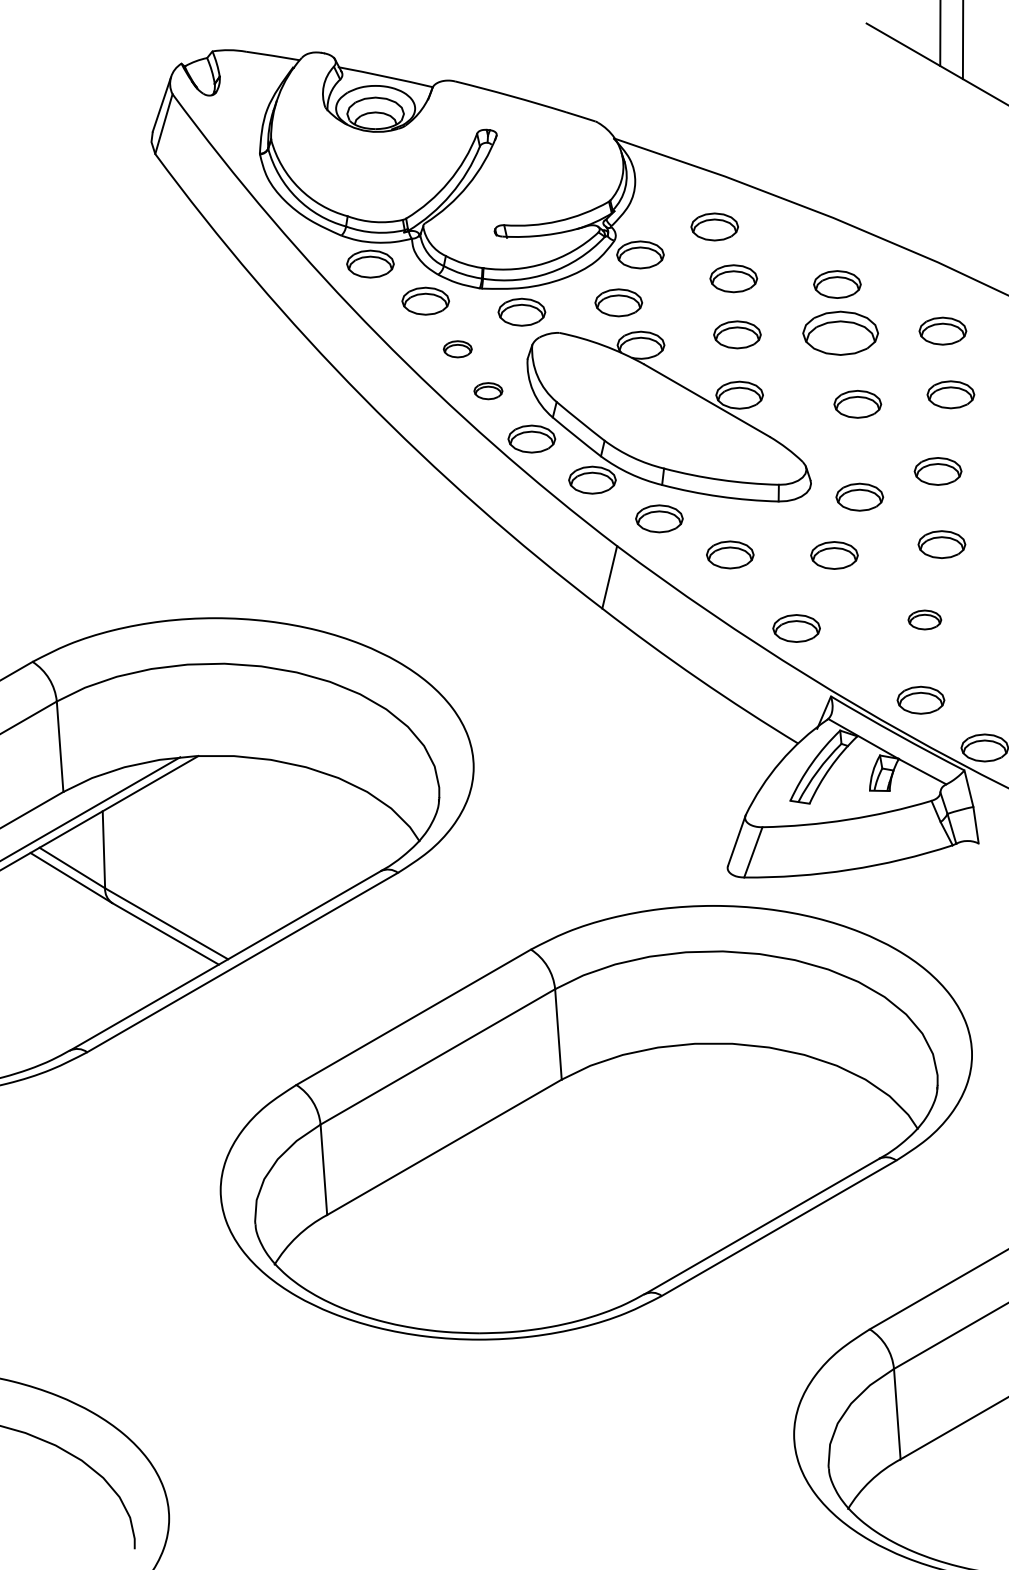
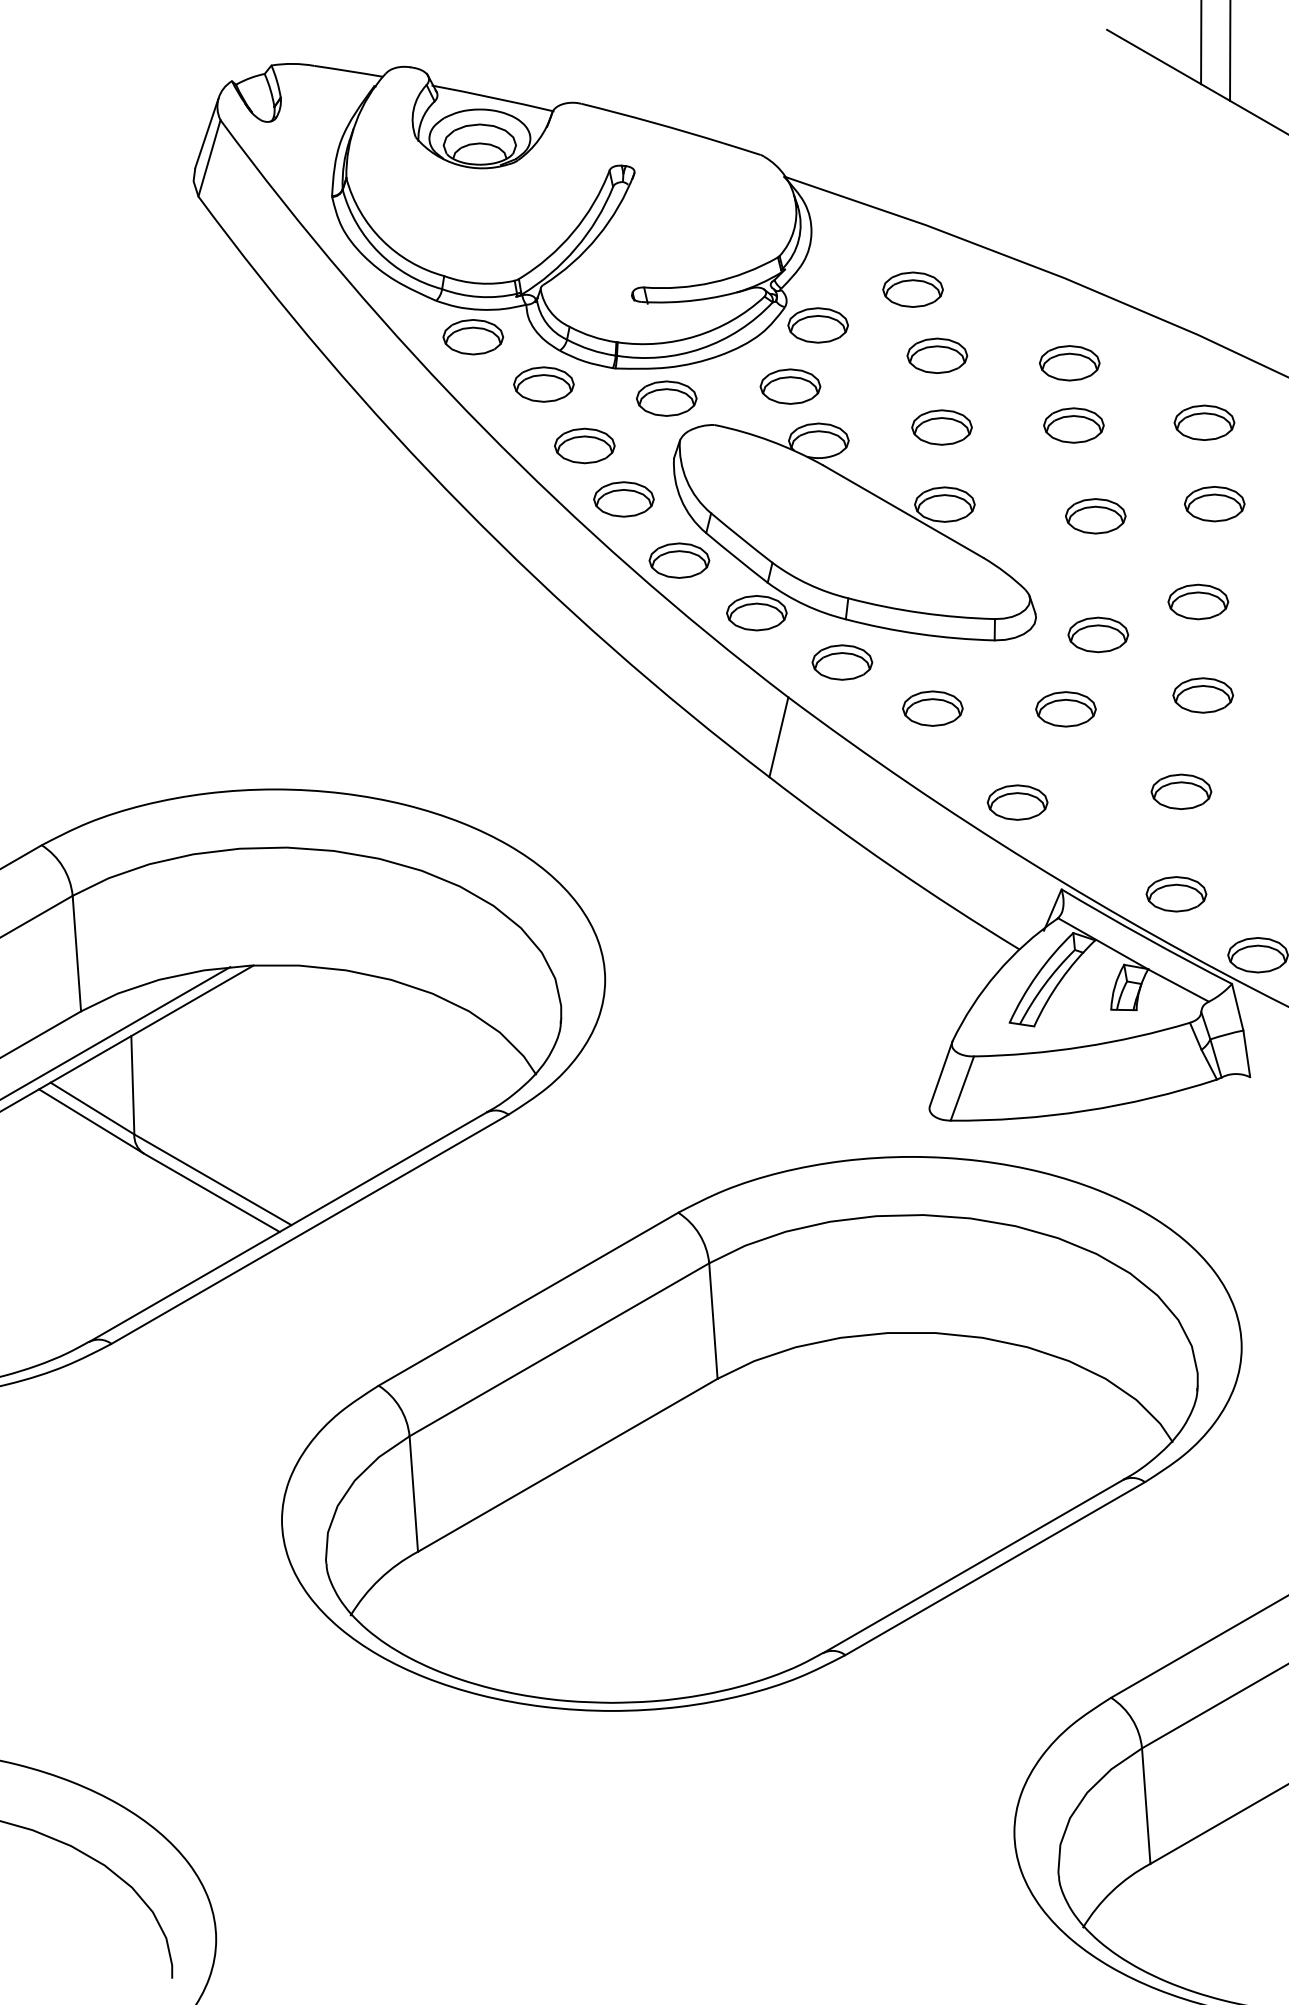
part: (840, 333) -> (1073, 425), size x0.62
part: (457, 348) -> (584, 445), size x1.67
part: (488, 391) -> (623, 499), size x1.67
part: (924, 619) -> (1181, 791), size x1.43

